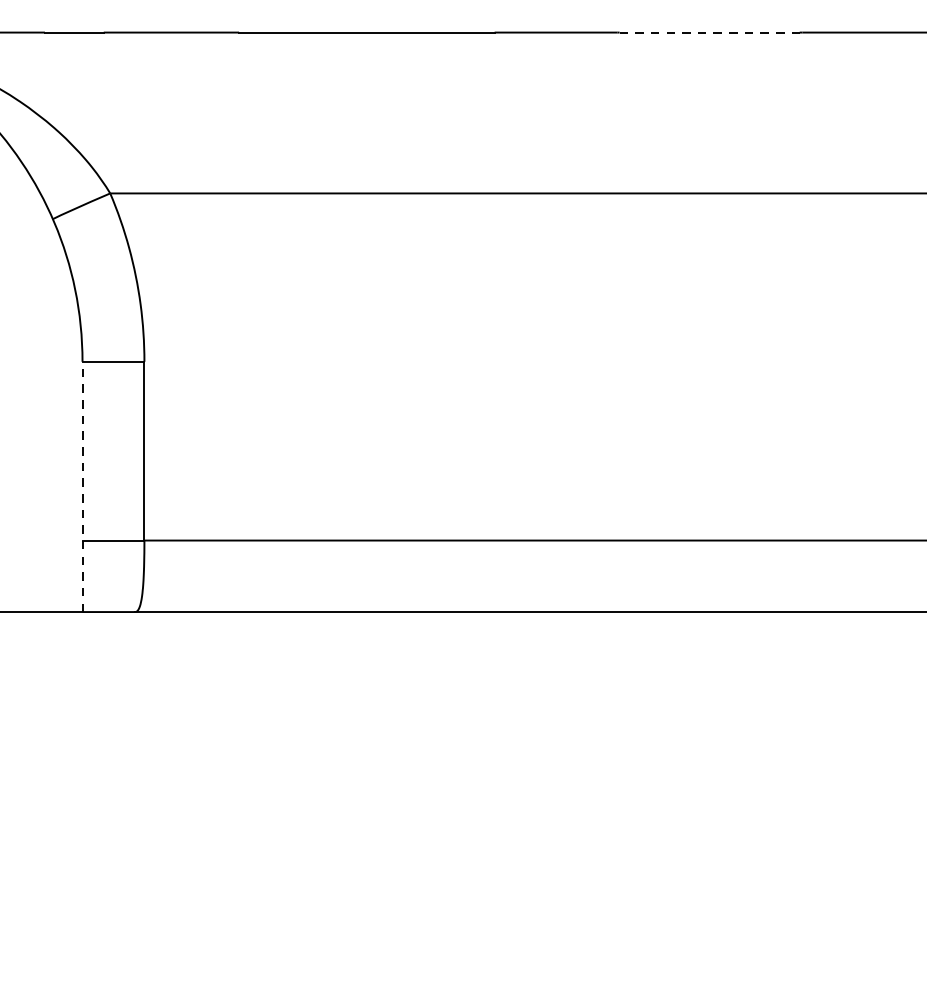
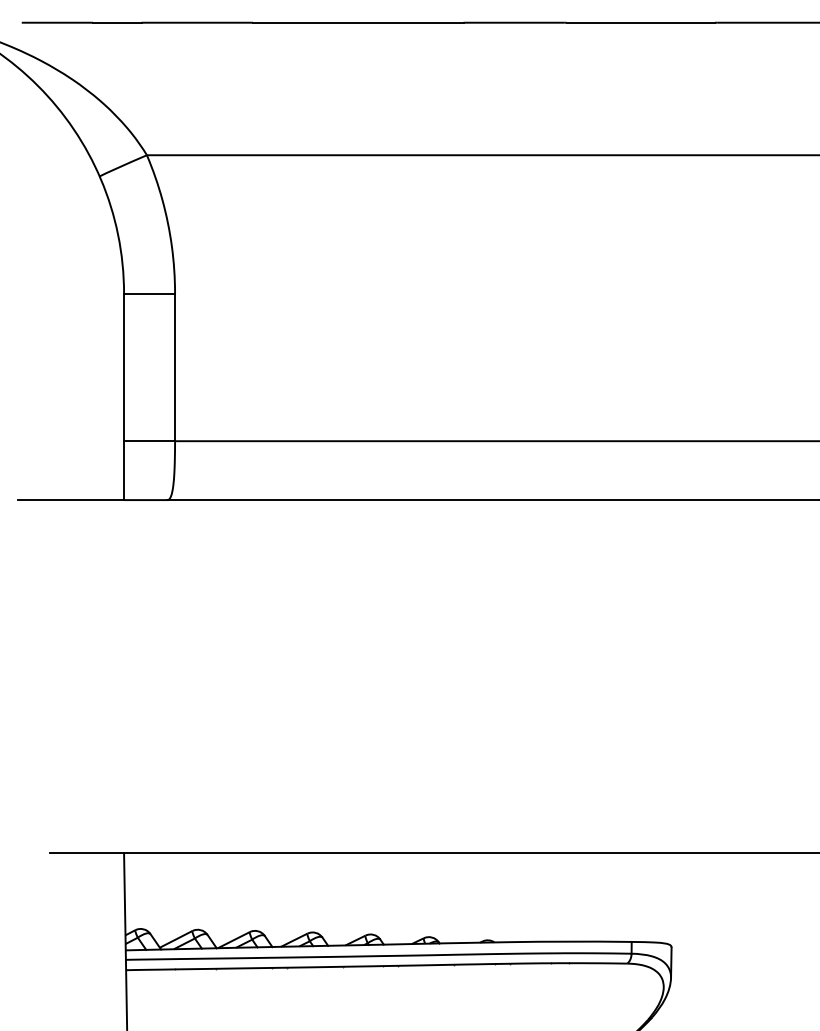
line: (710, 32) -> (641, 22), dashed -> solid
line: (83, 486) -> (124, 396), dashed -> solid

